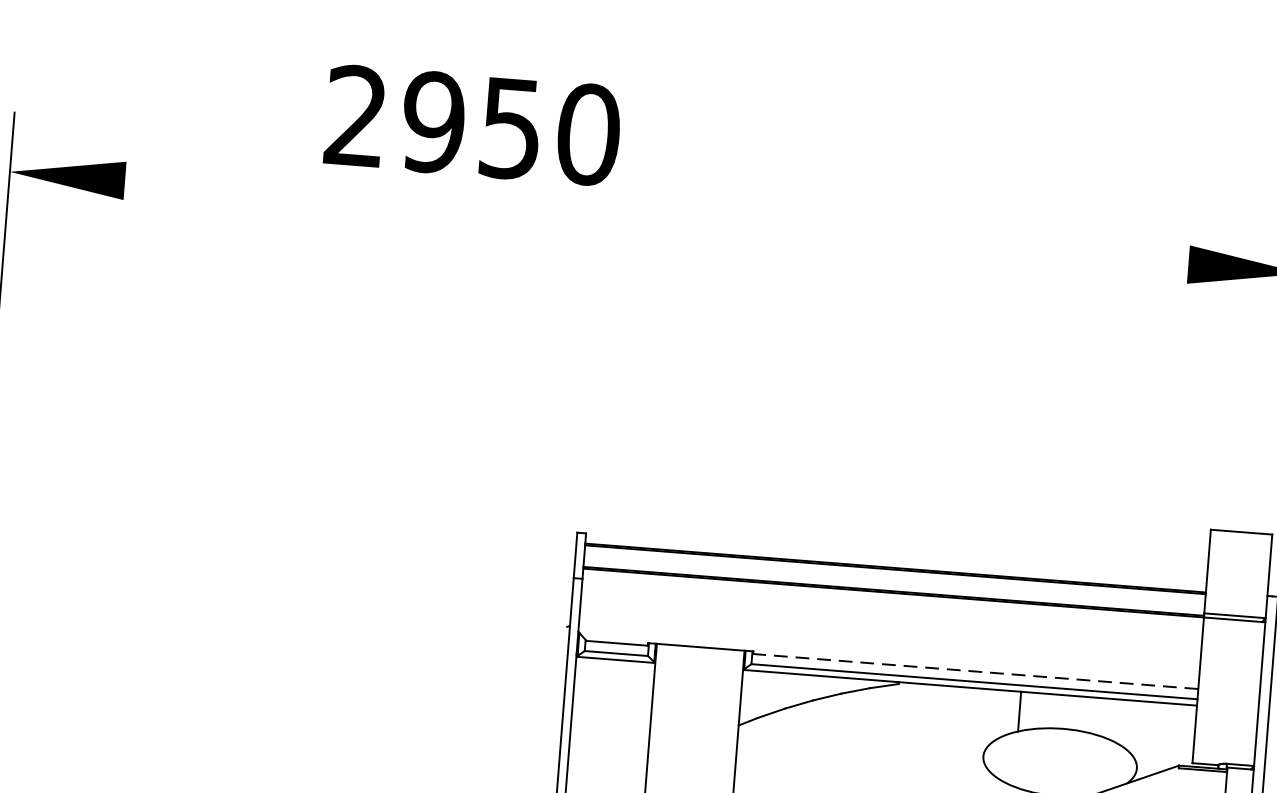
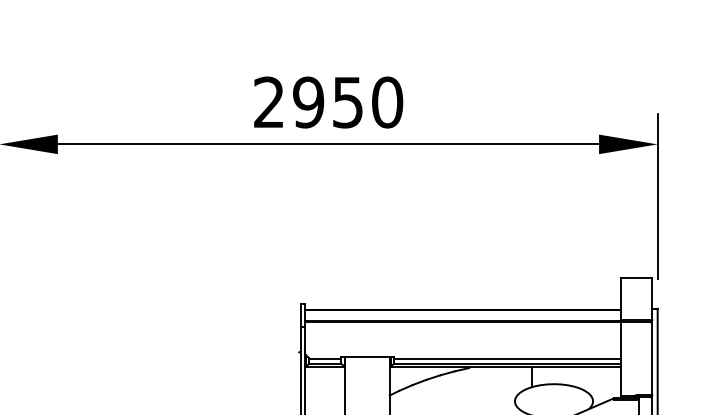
text: (472, 125) -> (328, 102), moved
line: (656, 222) -> (328, 144), added
line: (975, 671) -> (507, 358), dashed -> solid

